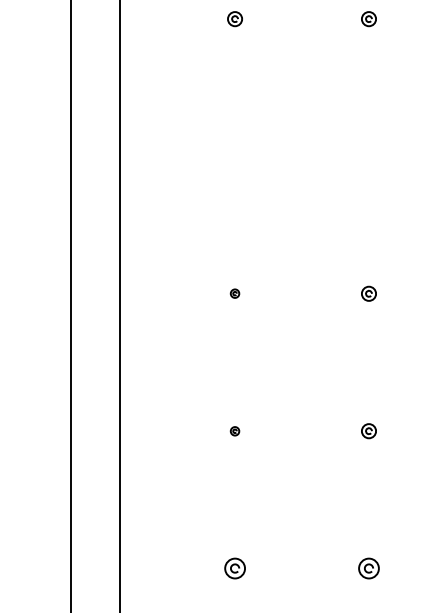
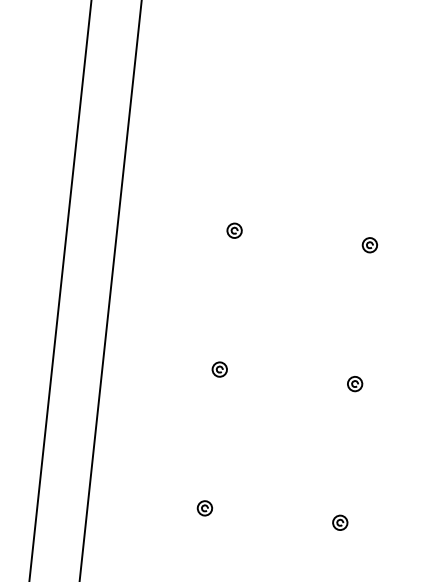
part: (234, 293) -> (234, 230), size x1.67
part: (234, 431) -> (219, 369), size x1.67
part: (234, 568) -> (204, 508), size x0.71
part: (368, 568) -> (339, 522), size x0.71

